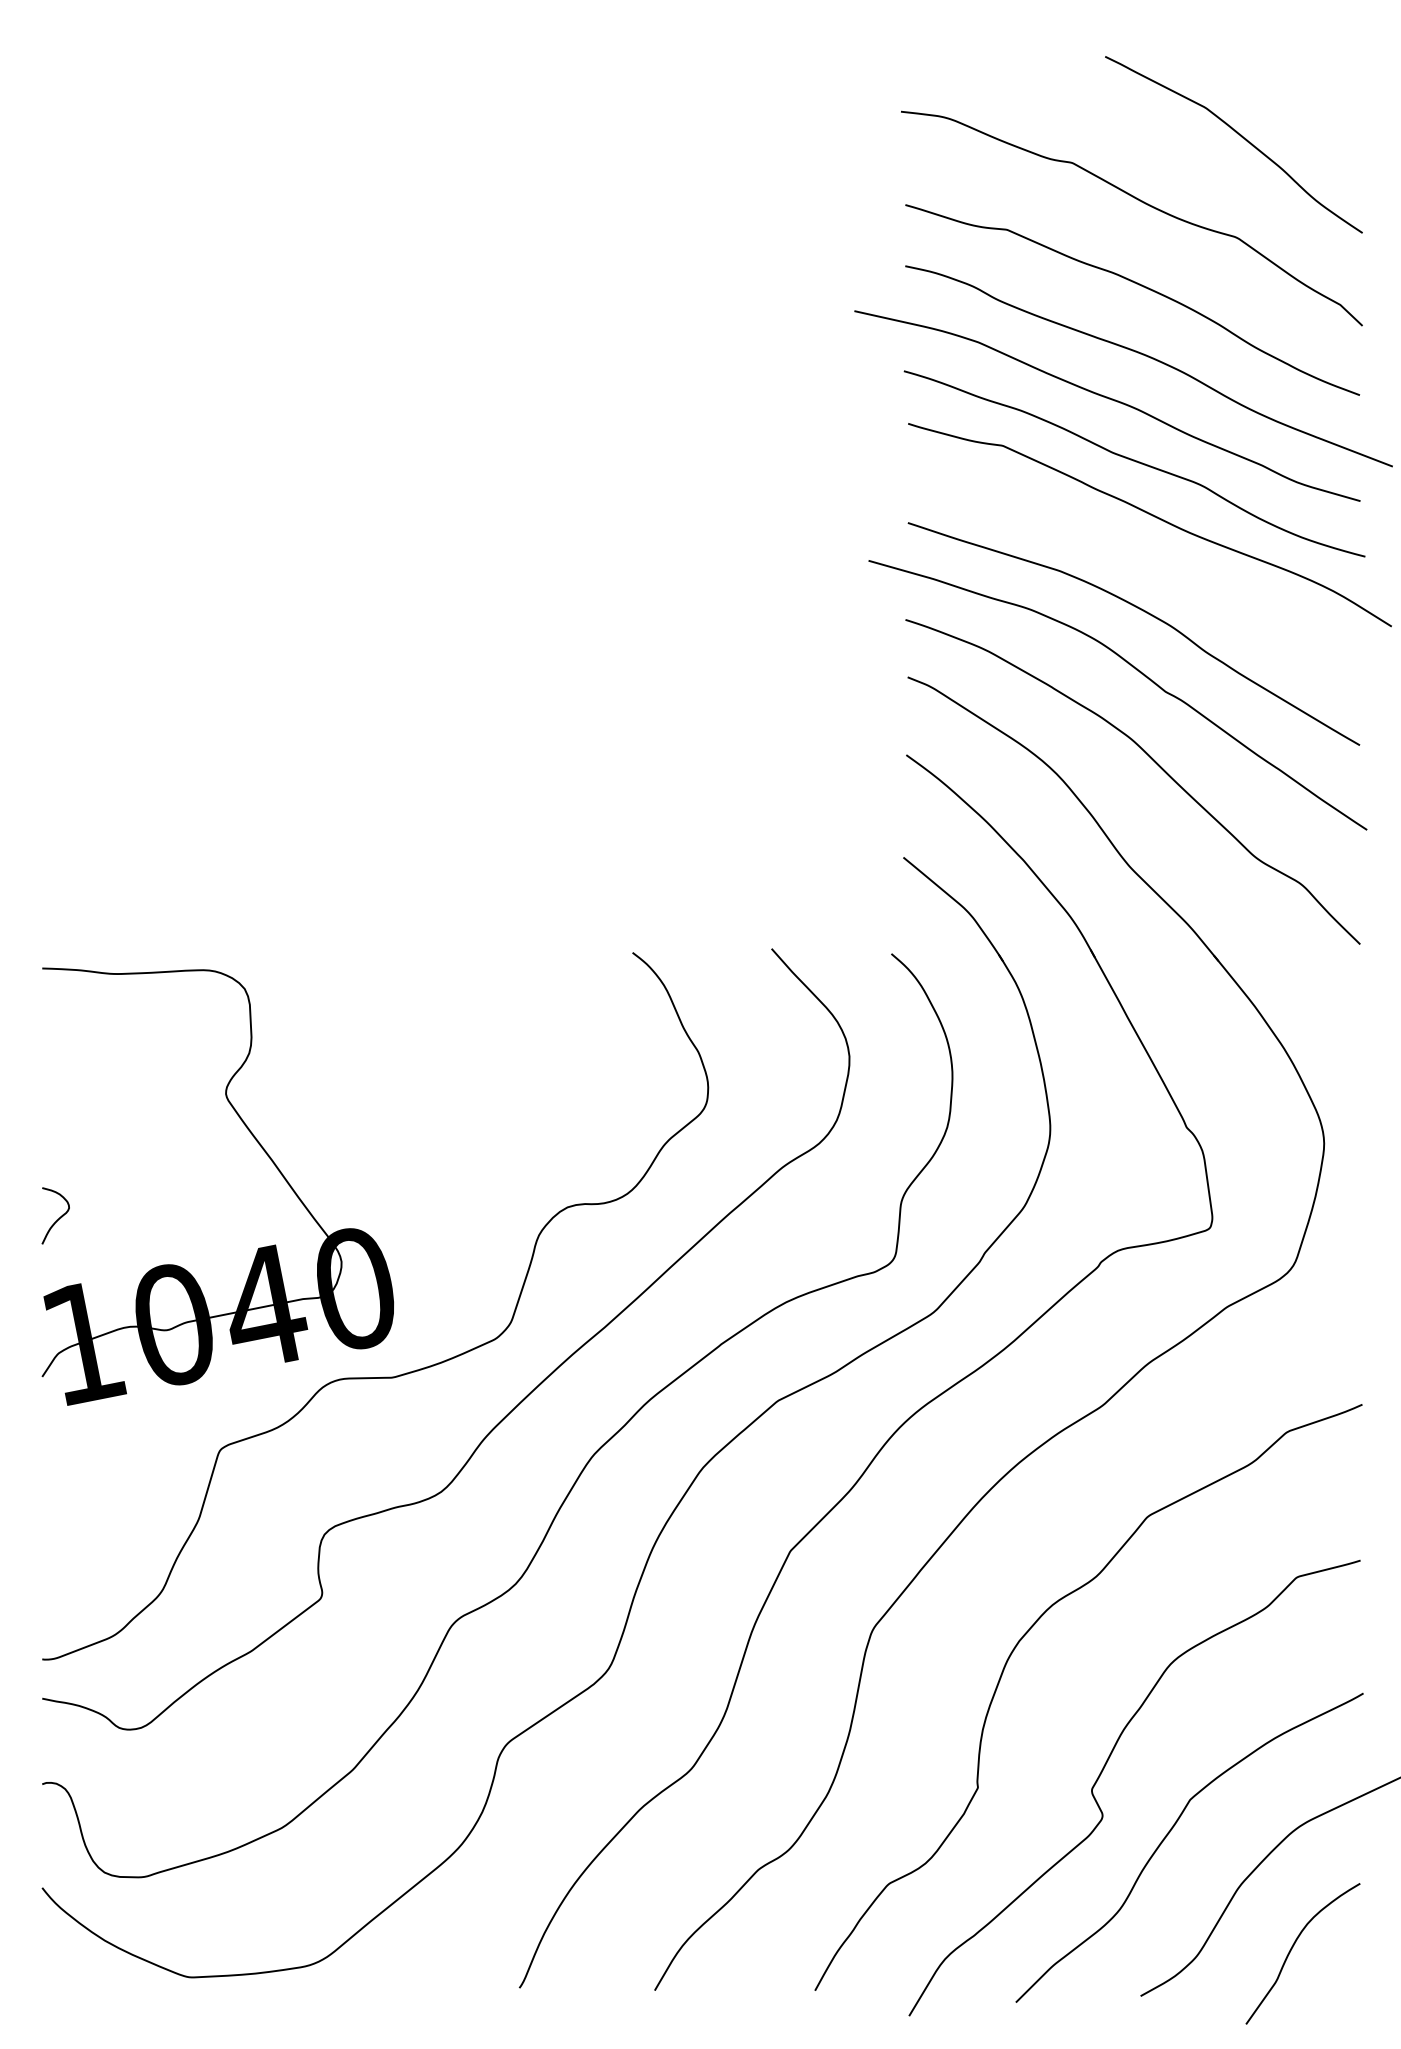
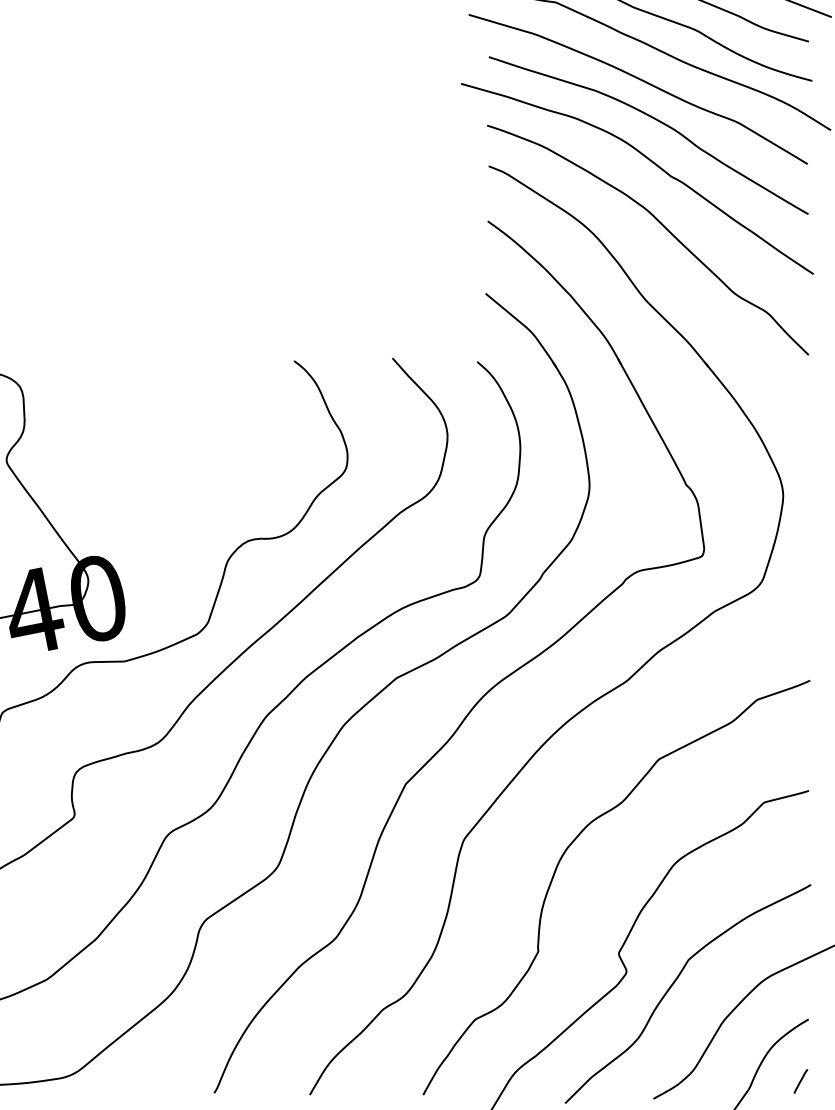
curve: (1123, 556) -> (641, 80), added
line: (1349, 1971) -> (801, 1081), added

